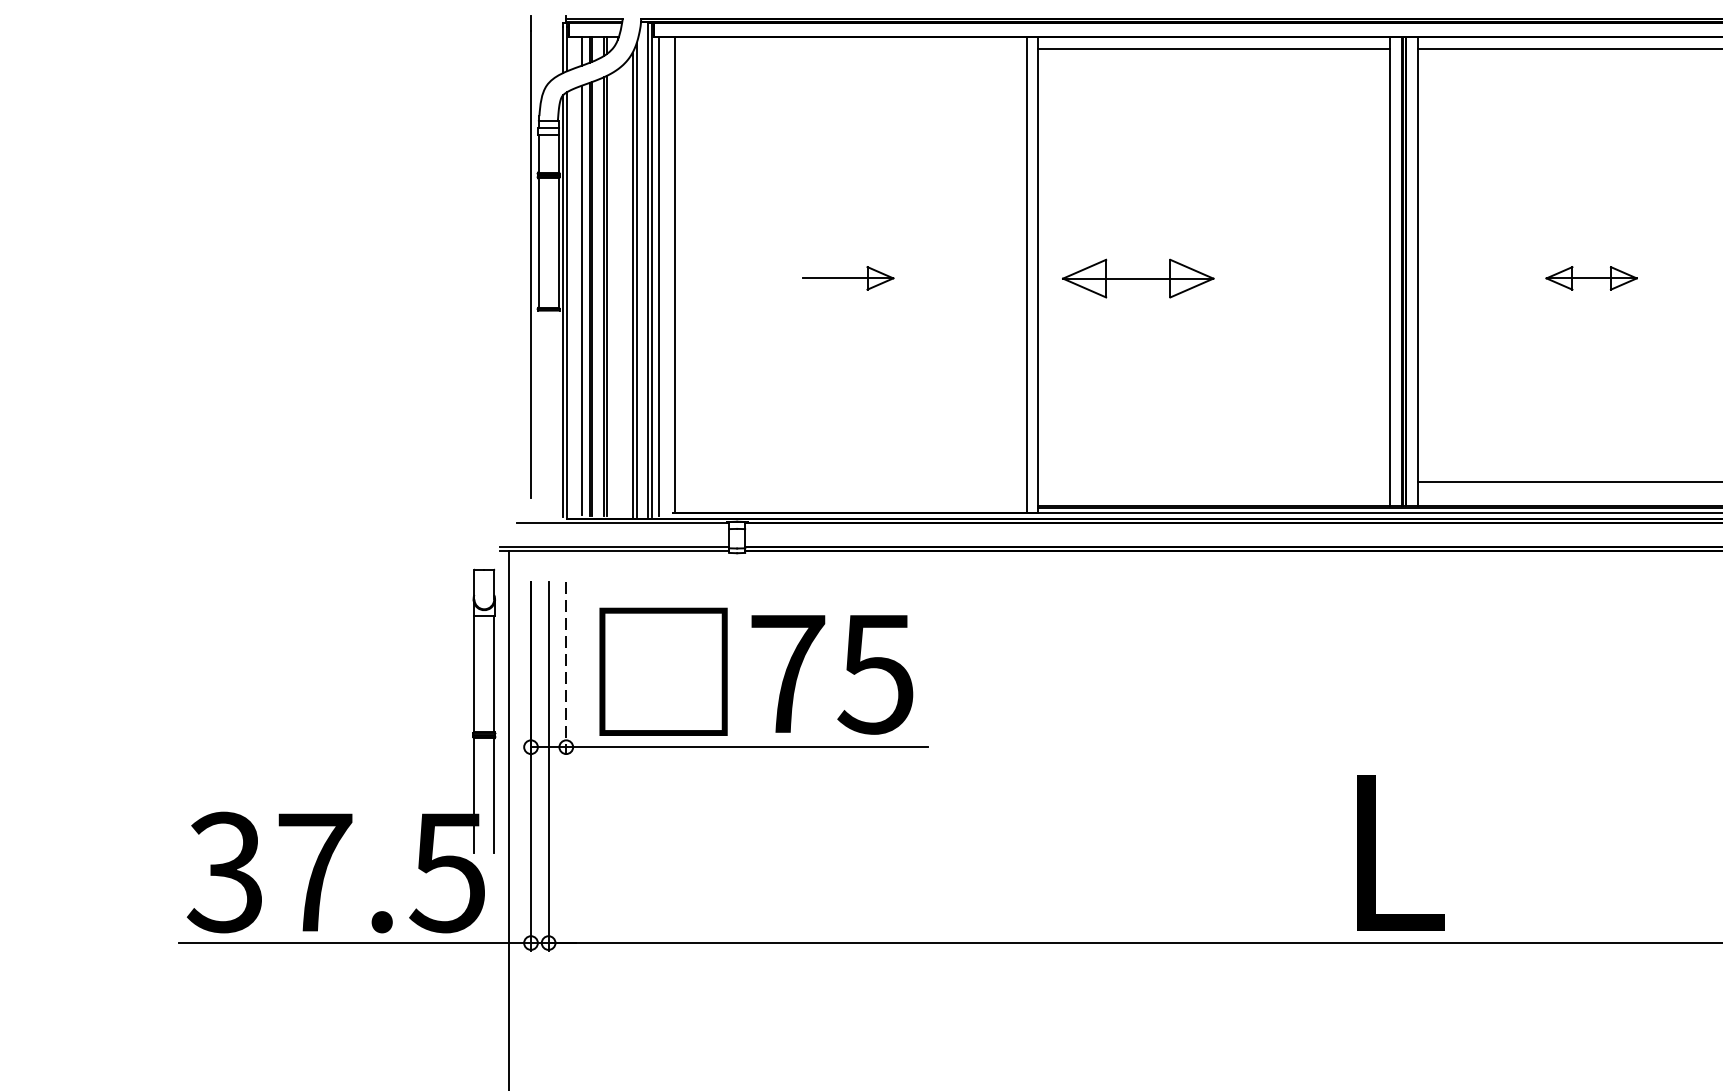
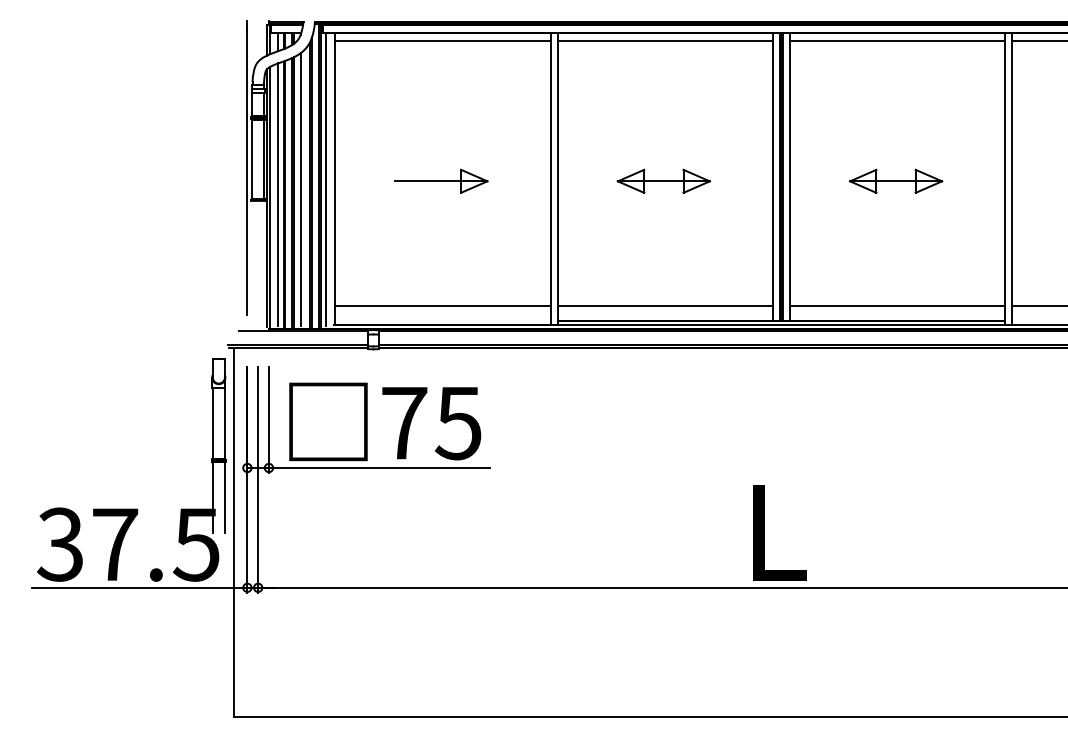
line: (849, 50) -> (442, 41), added
part: (848, 277) -> (441, 180), size x1.67
part: (1137, 277) -> (663, 180), moved
part: (1592, 277) -> (896, 180), size x1.67
line: (617, 291) -> (300, 189), added
line: (849, 481) -> (442, 305), added
line: (1214, 481) -> (665, 305), added
line: (565, 667) -> (268, 419), dashed -> solid

